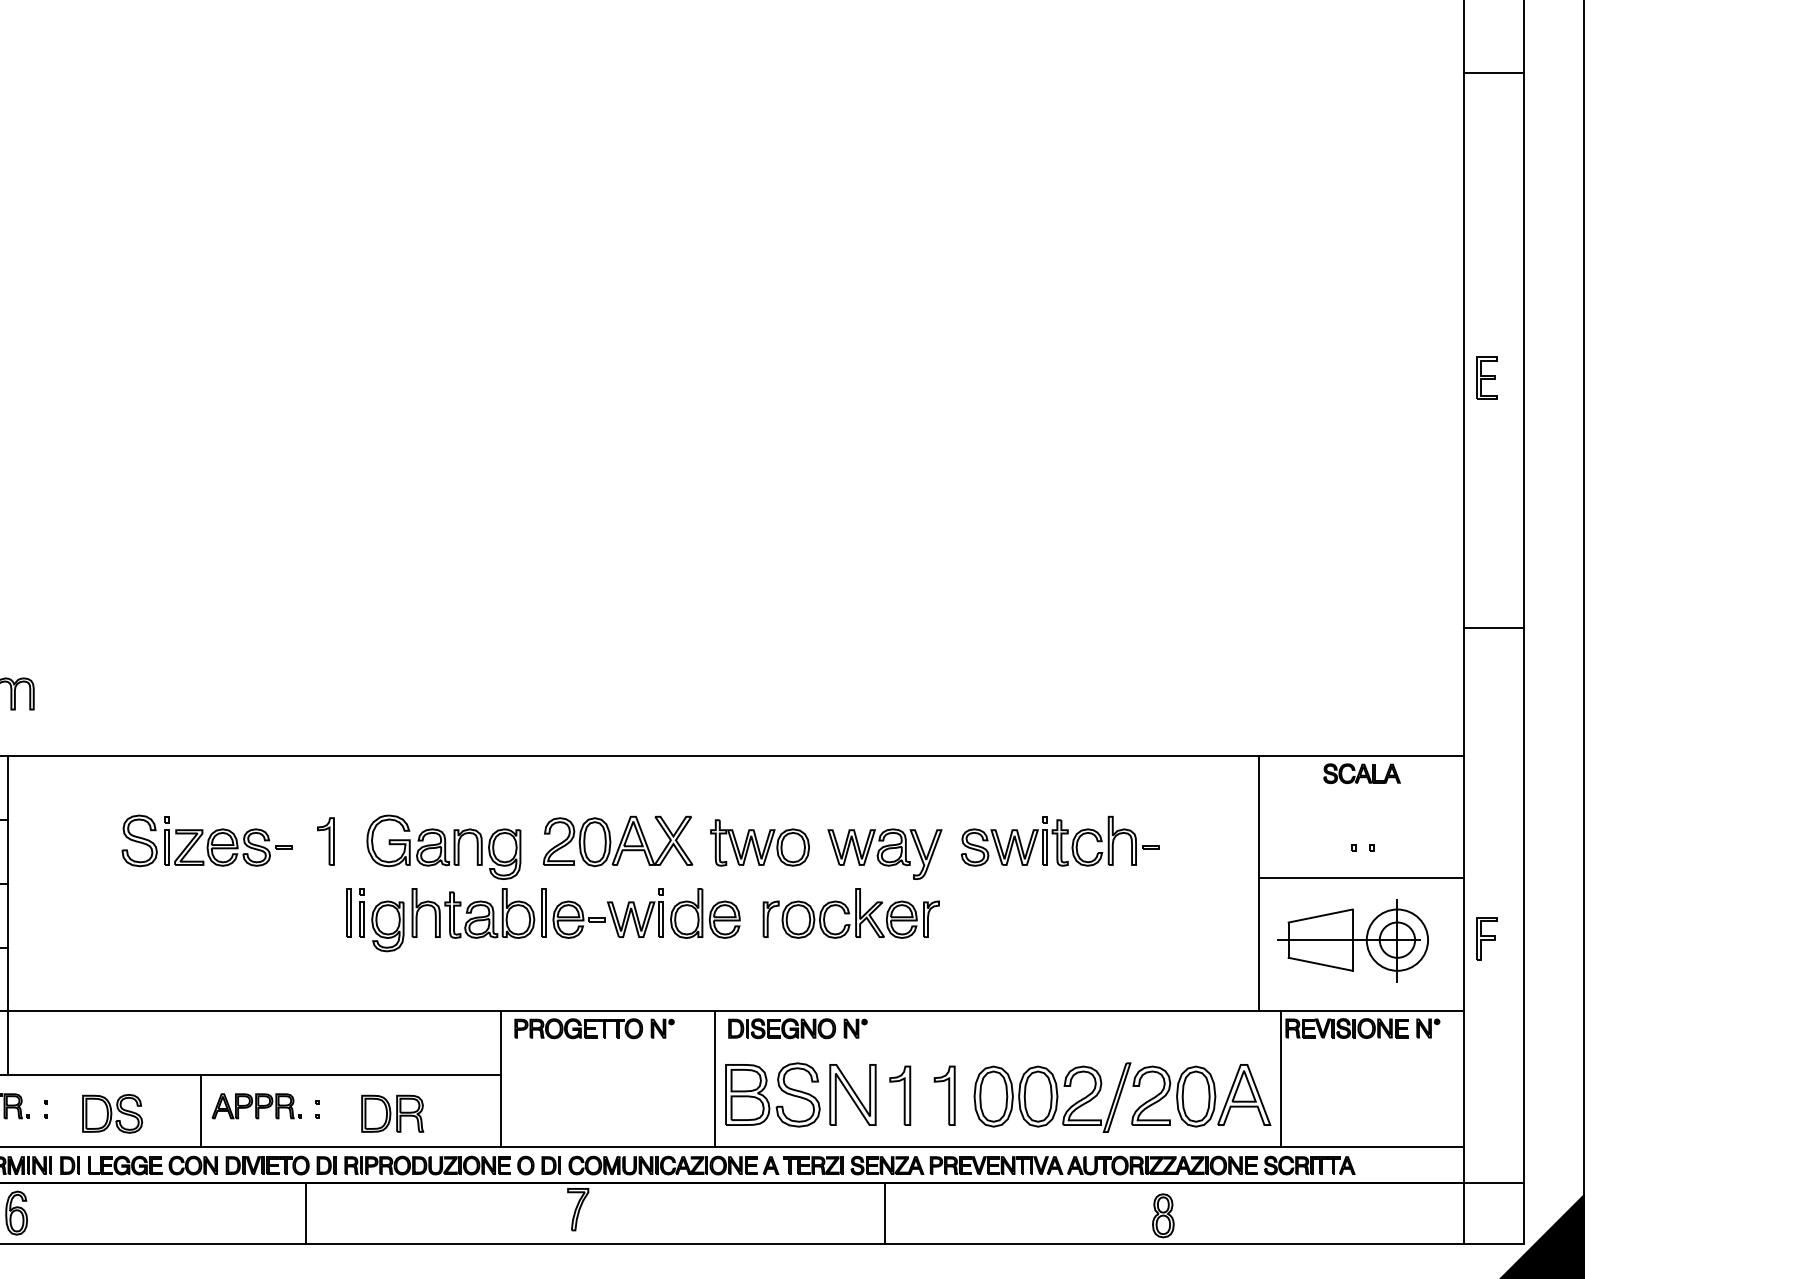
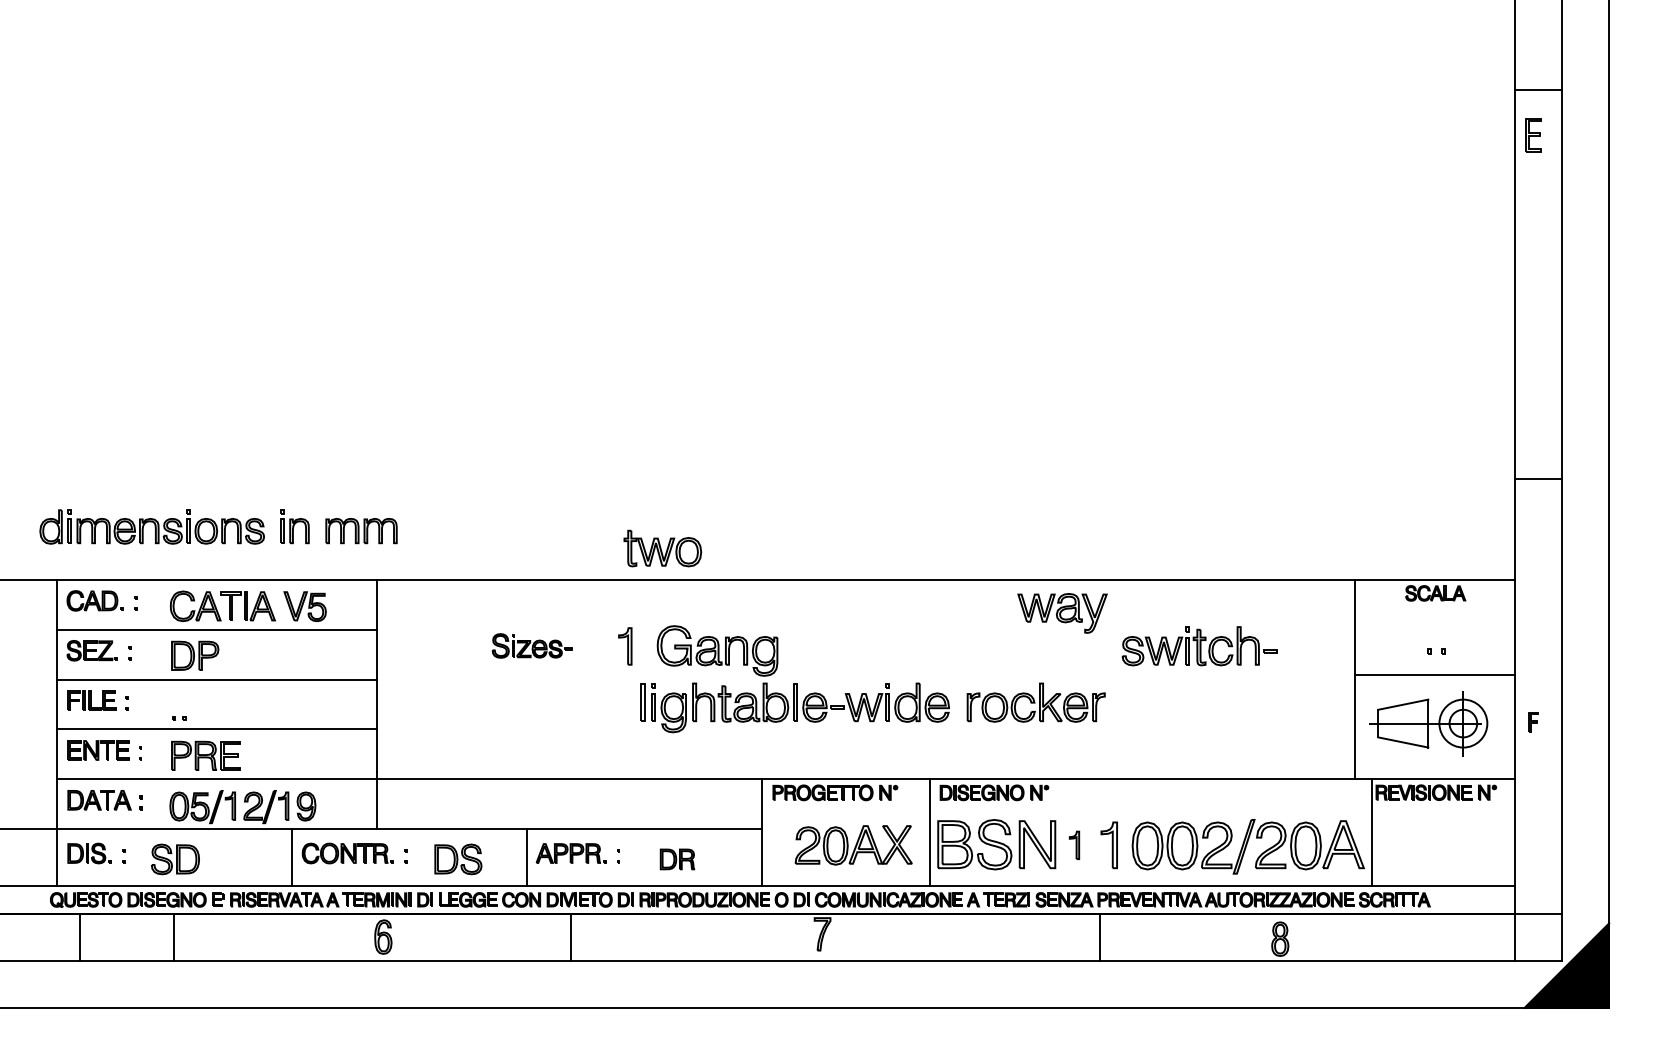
line: (1493, 73) -> (1538, 90), moved
part: (1487, 378) -> (1533, 135), moved
part: (207, 840) -> (532, 645), size x0.6
part: (617, 841) -> (853, 845), moved
part: (759, 842) -> (662, 548), moved
part: (884, 854) -> (1062, 613), moved
part: (1487, 938) -> (1533, 722), size x0.6
part: (900, 1096) -> (1074, 845), size x0.6
part: (392, 1113) -> (677, 859), size x0.7
line: (305, 1212) -> (570, 936), moved
line: (884, 1212) -> (1100, 936), moved

